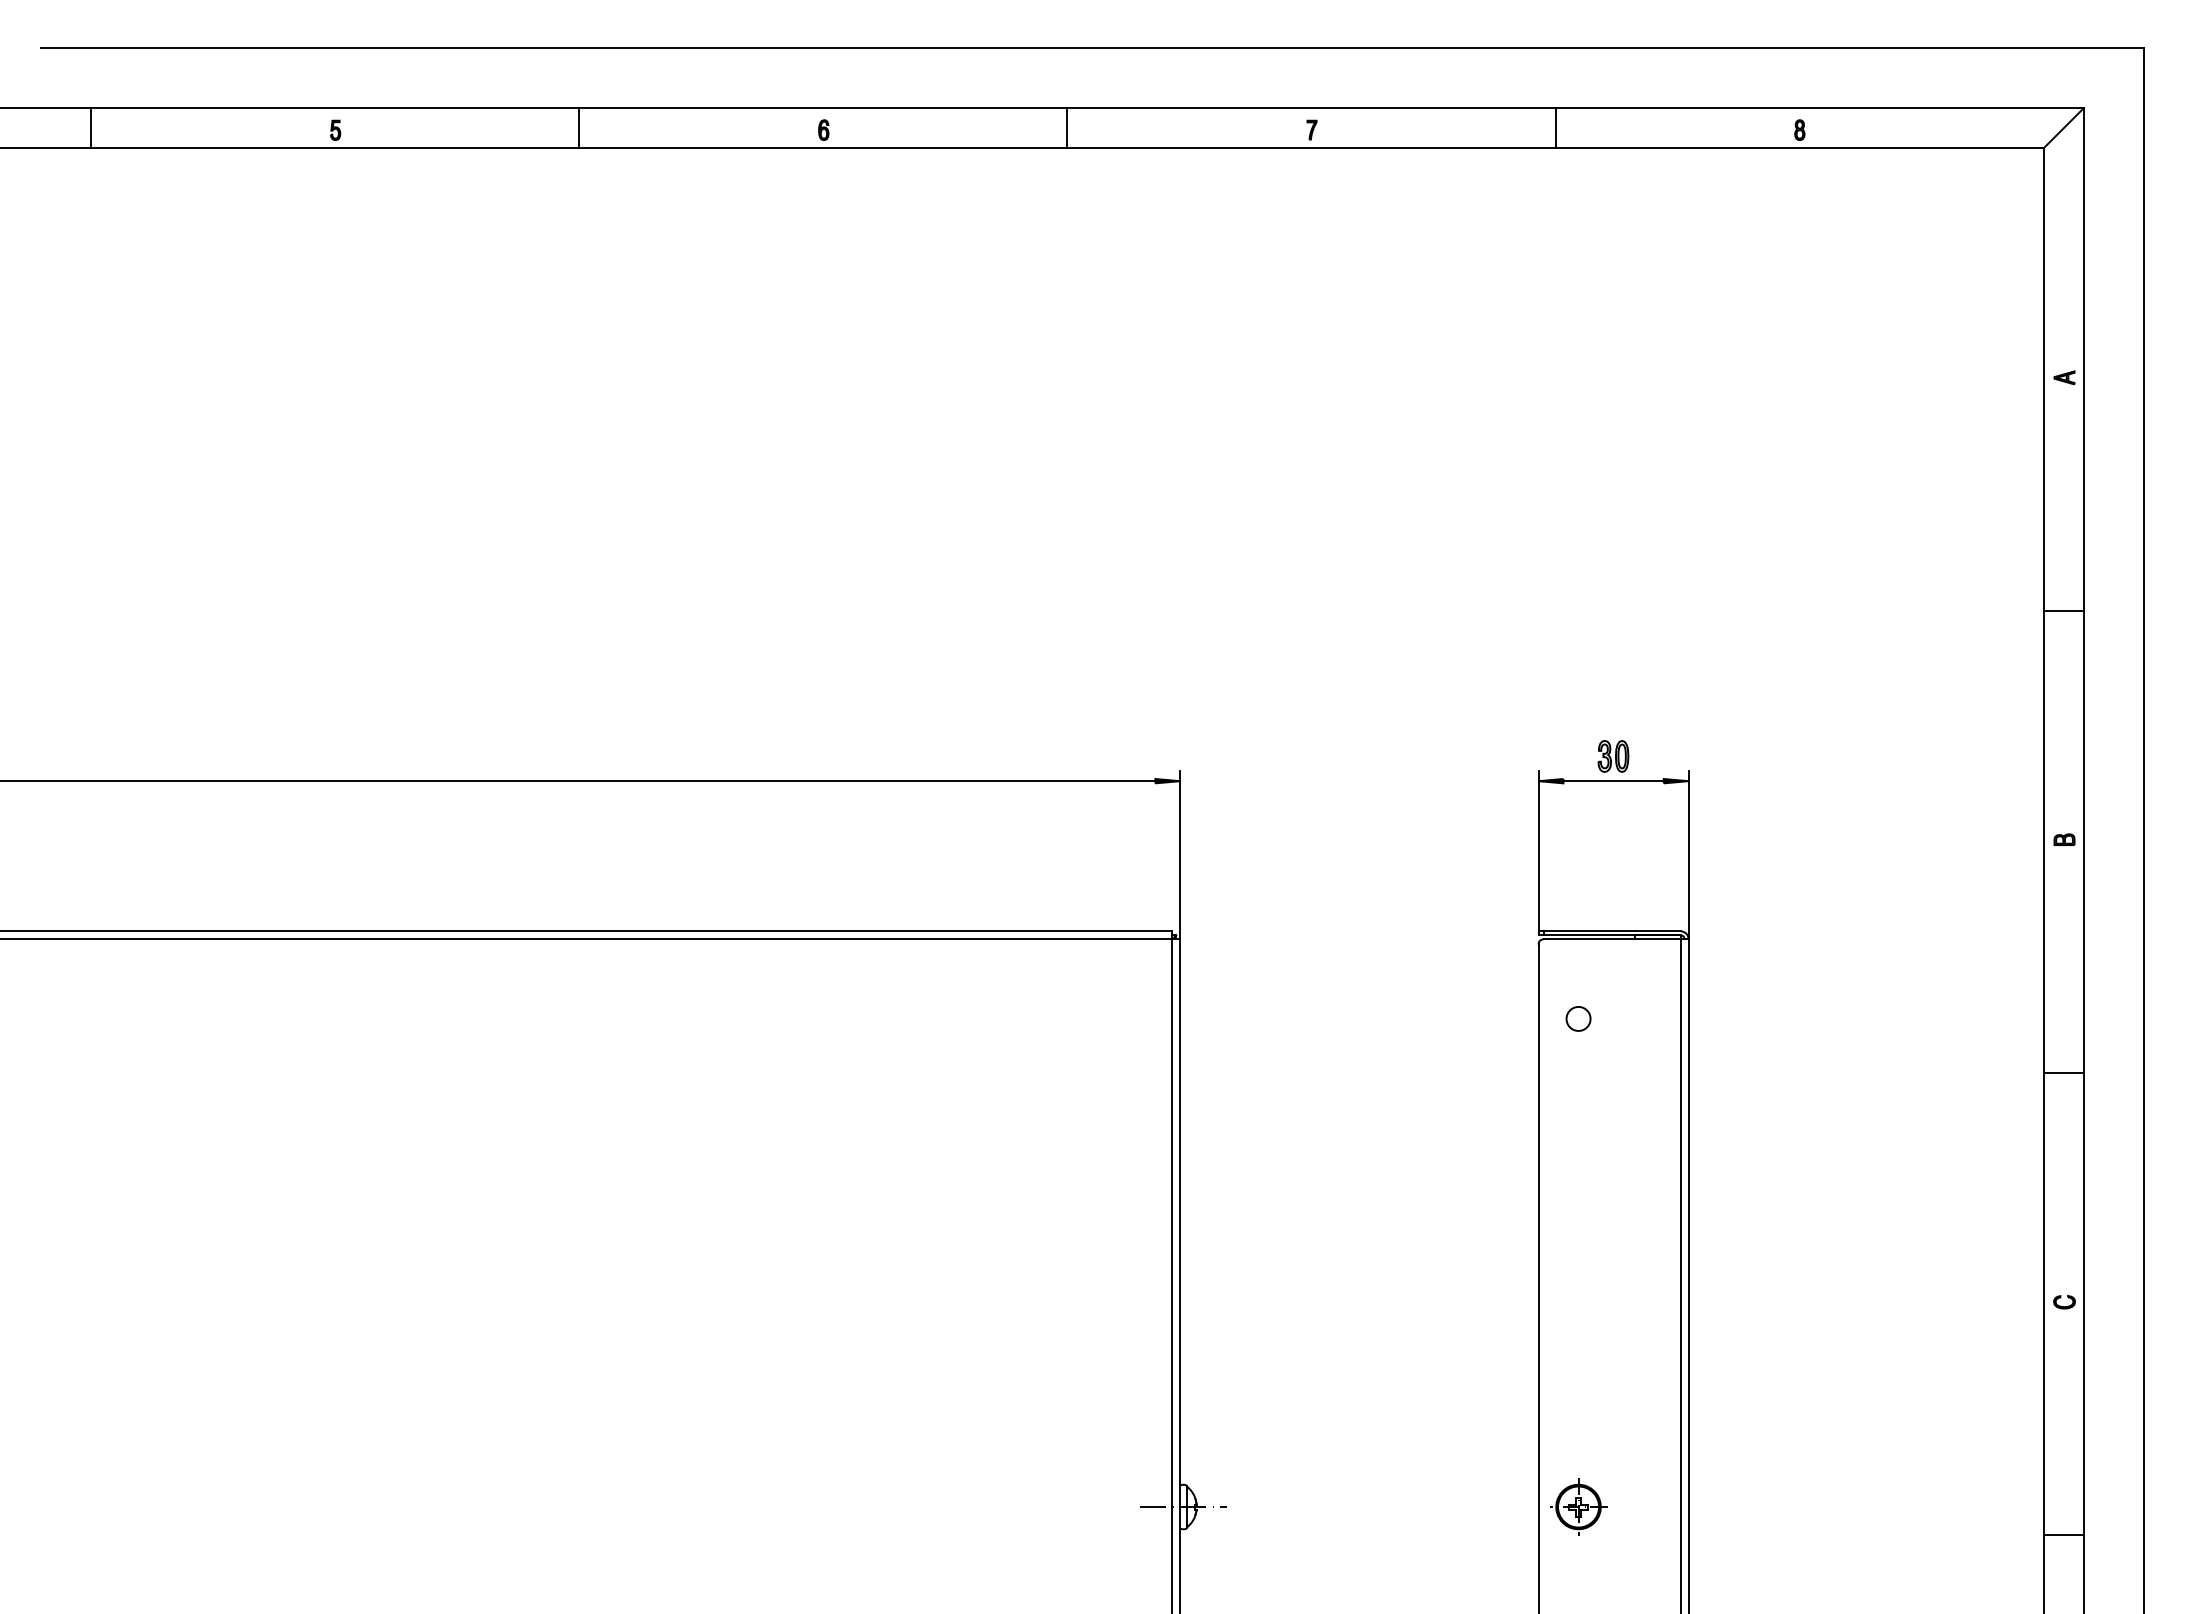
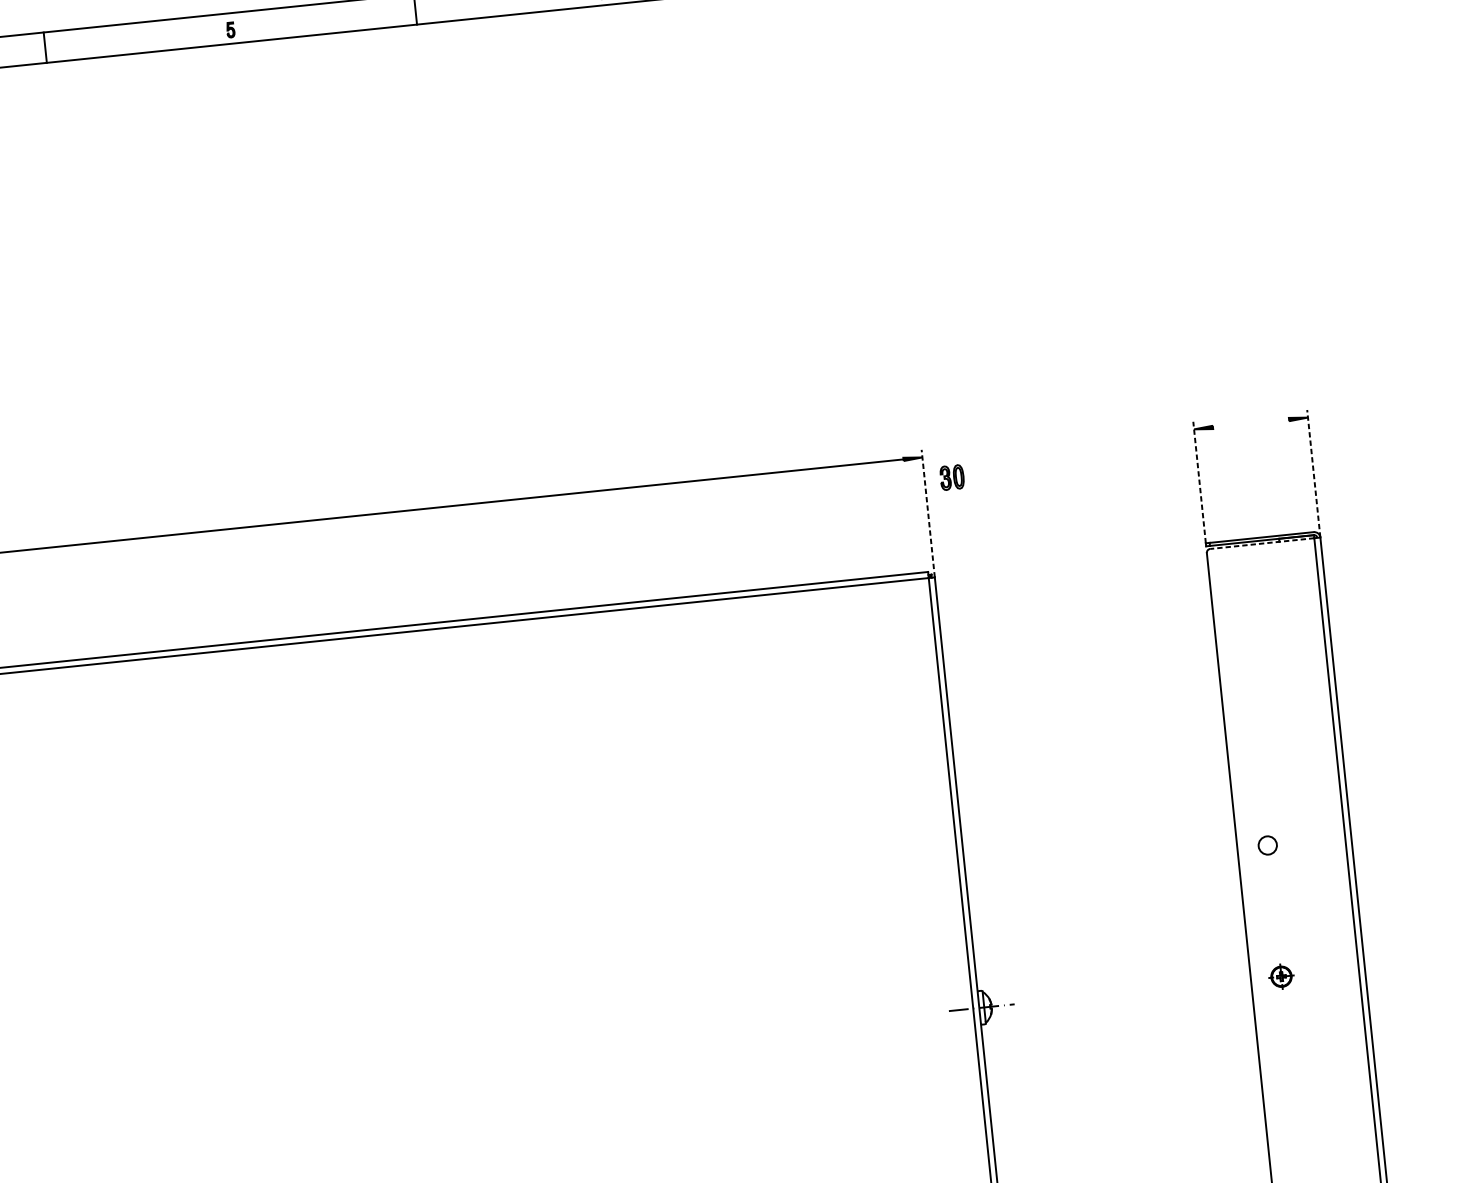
part: (1613, 756) -> (952, 477), moved
line: (1613, 781) -> (1250, 423), removed
line: (1538, 850) -> (1199, 481), solid -> dashed
line: (1180, 854) -> (928, 513), solid -> dashed
line: (1688, 854) -> (1313, 473), solid -> dashed
line: (1612, 939) -> (1262, 543), solid -> dashed
circle: (1578, 1018) -> (1267, 845), moved
part: (1578, 1506) -> (1281, 976), size x0.6

